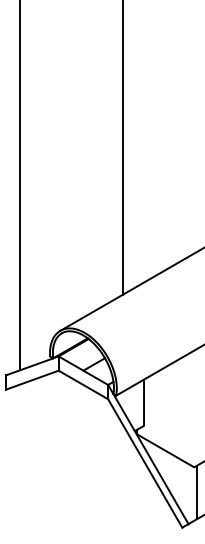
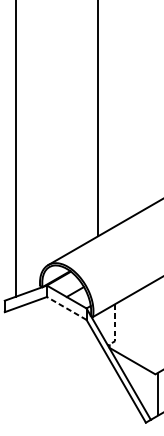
line: (83, 384) -> (66, 308), solid -> dashed
line: (144, 409) -> (115, 328), solid -> dashed

